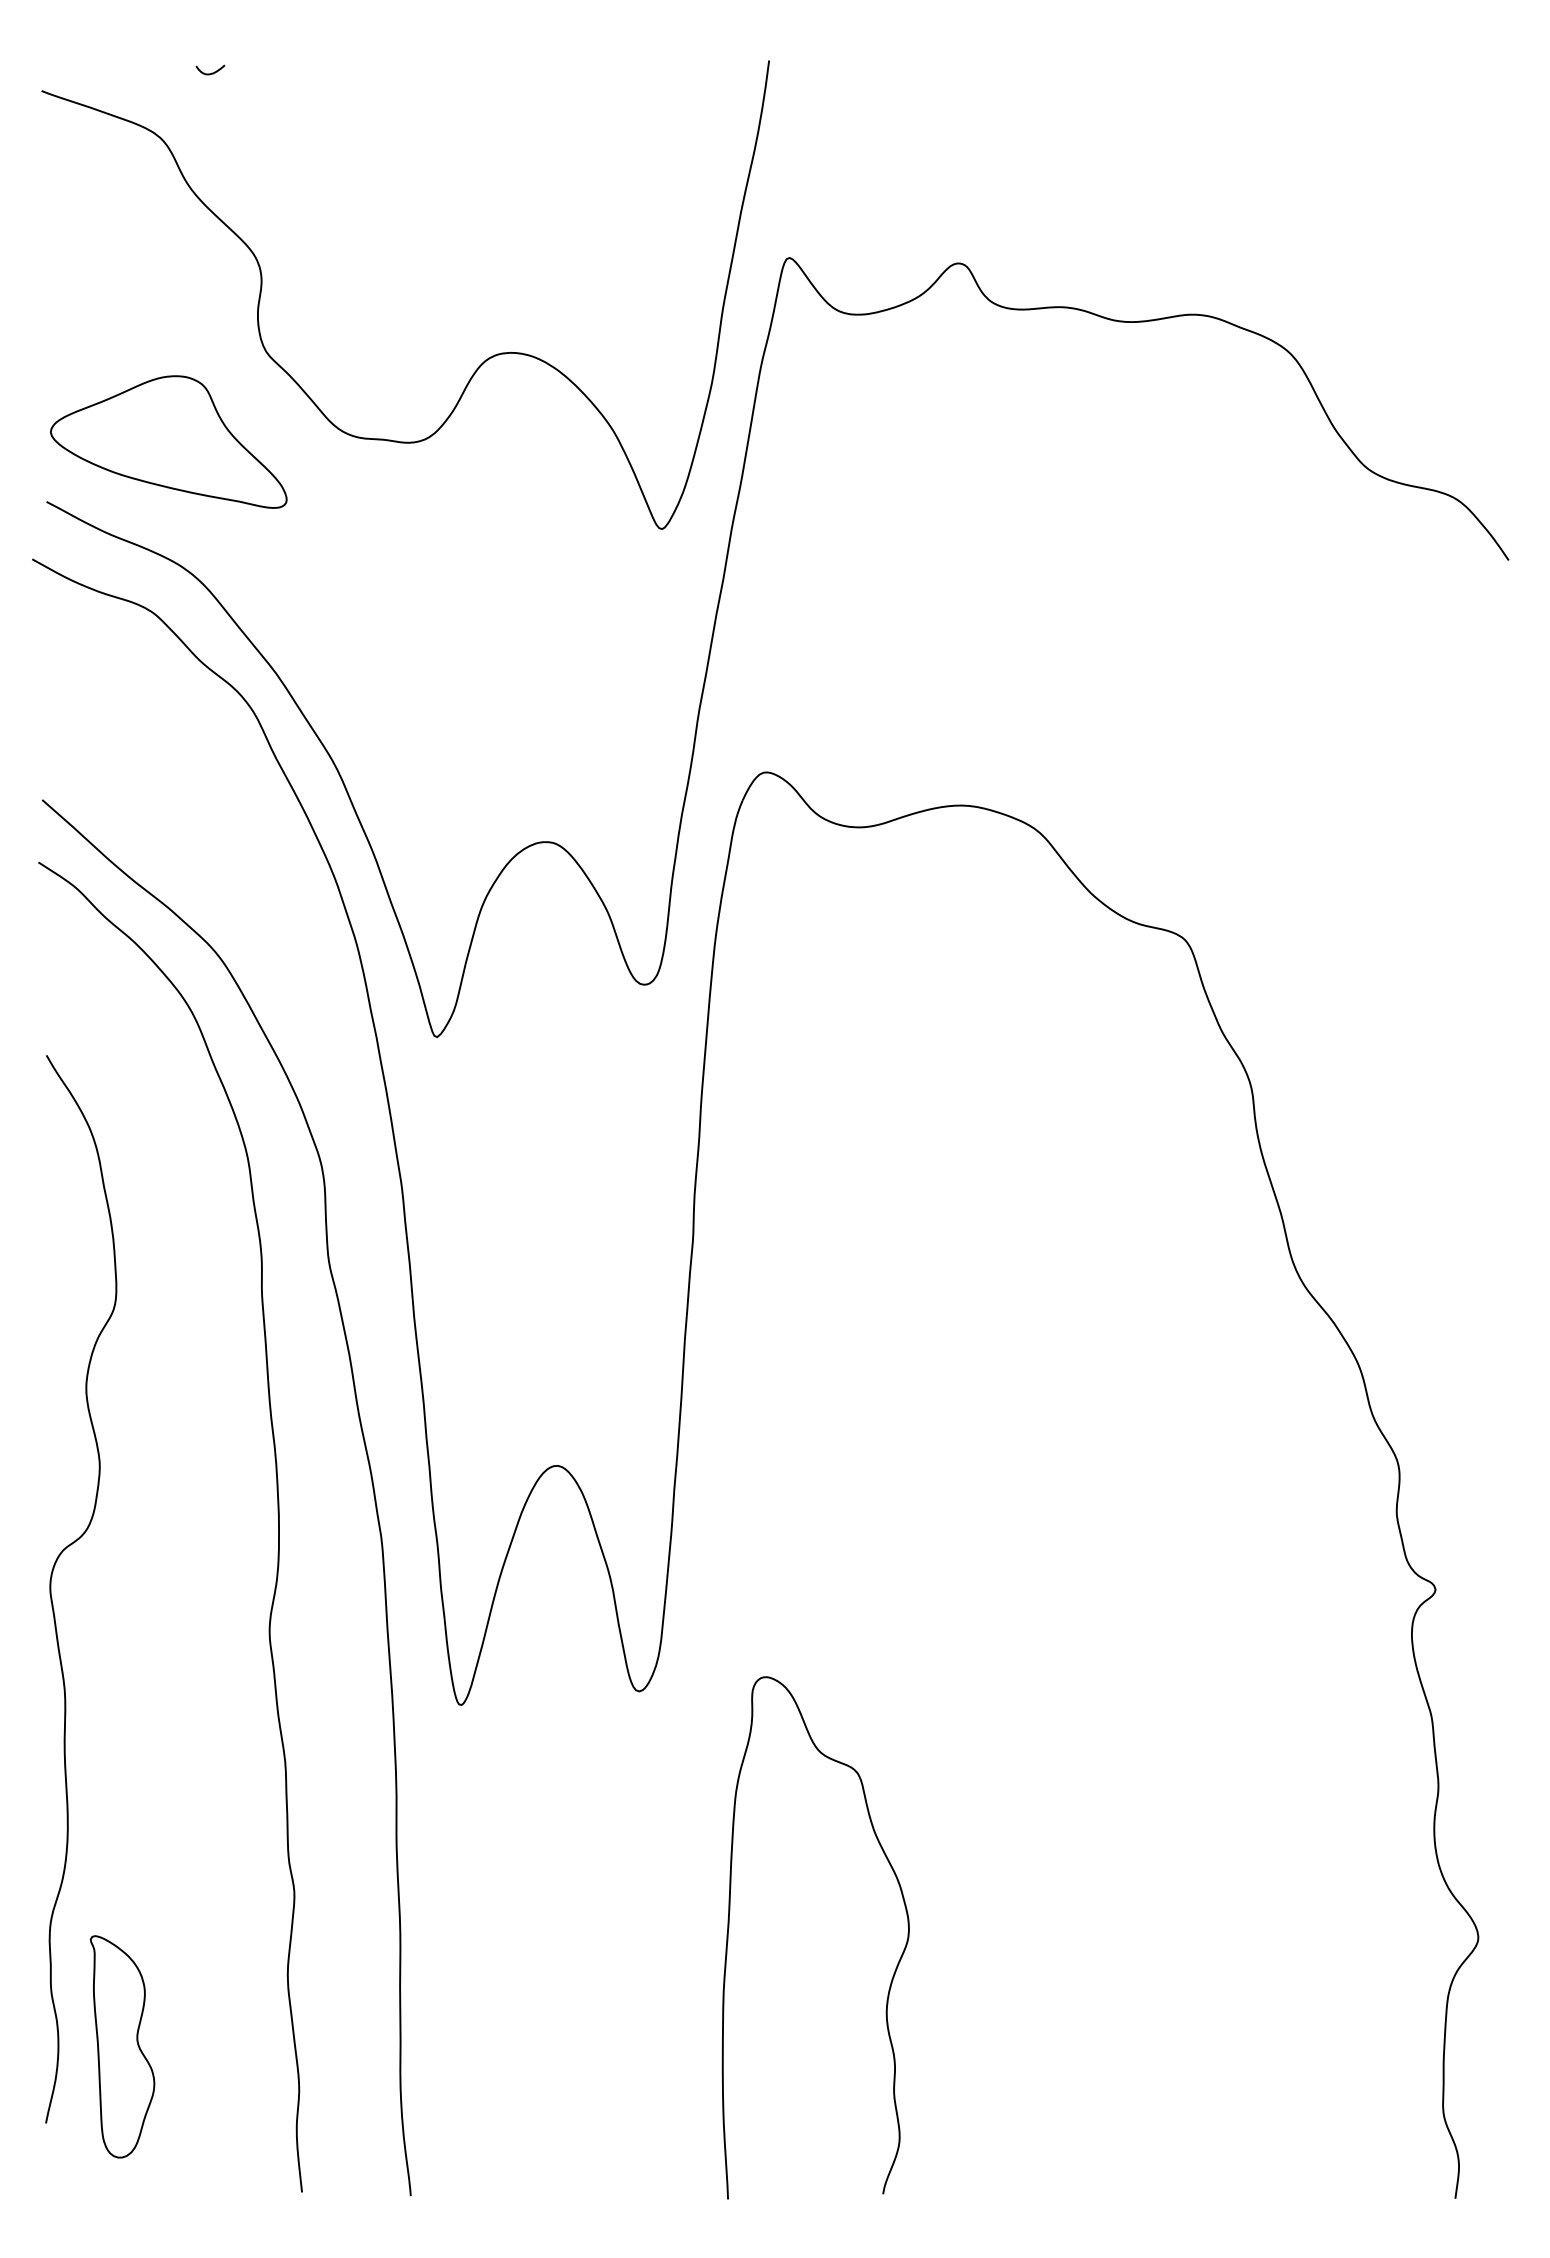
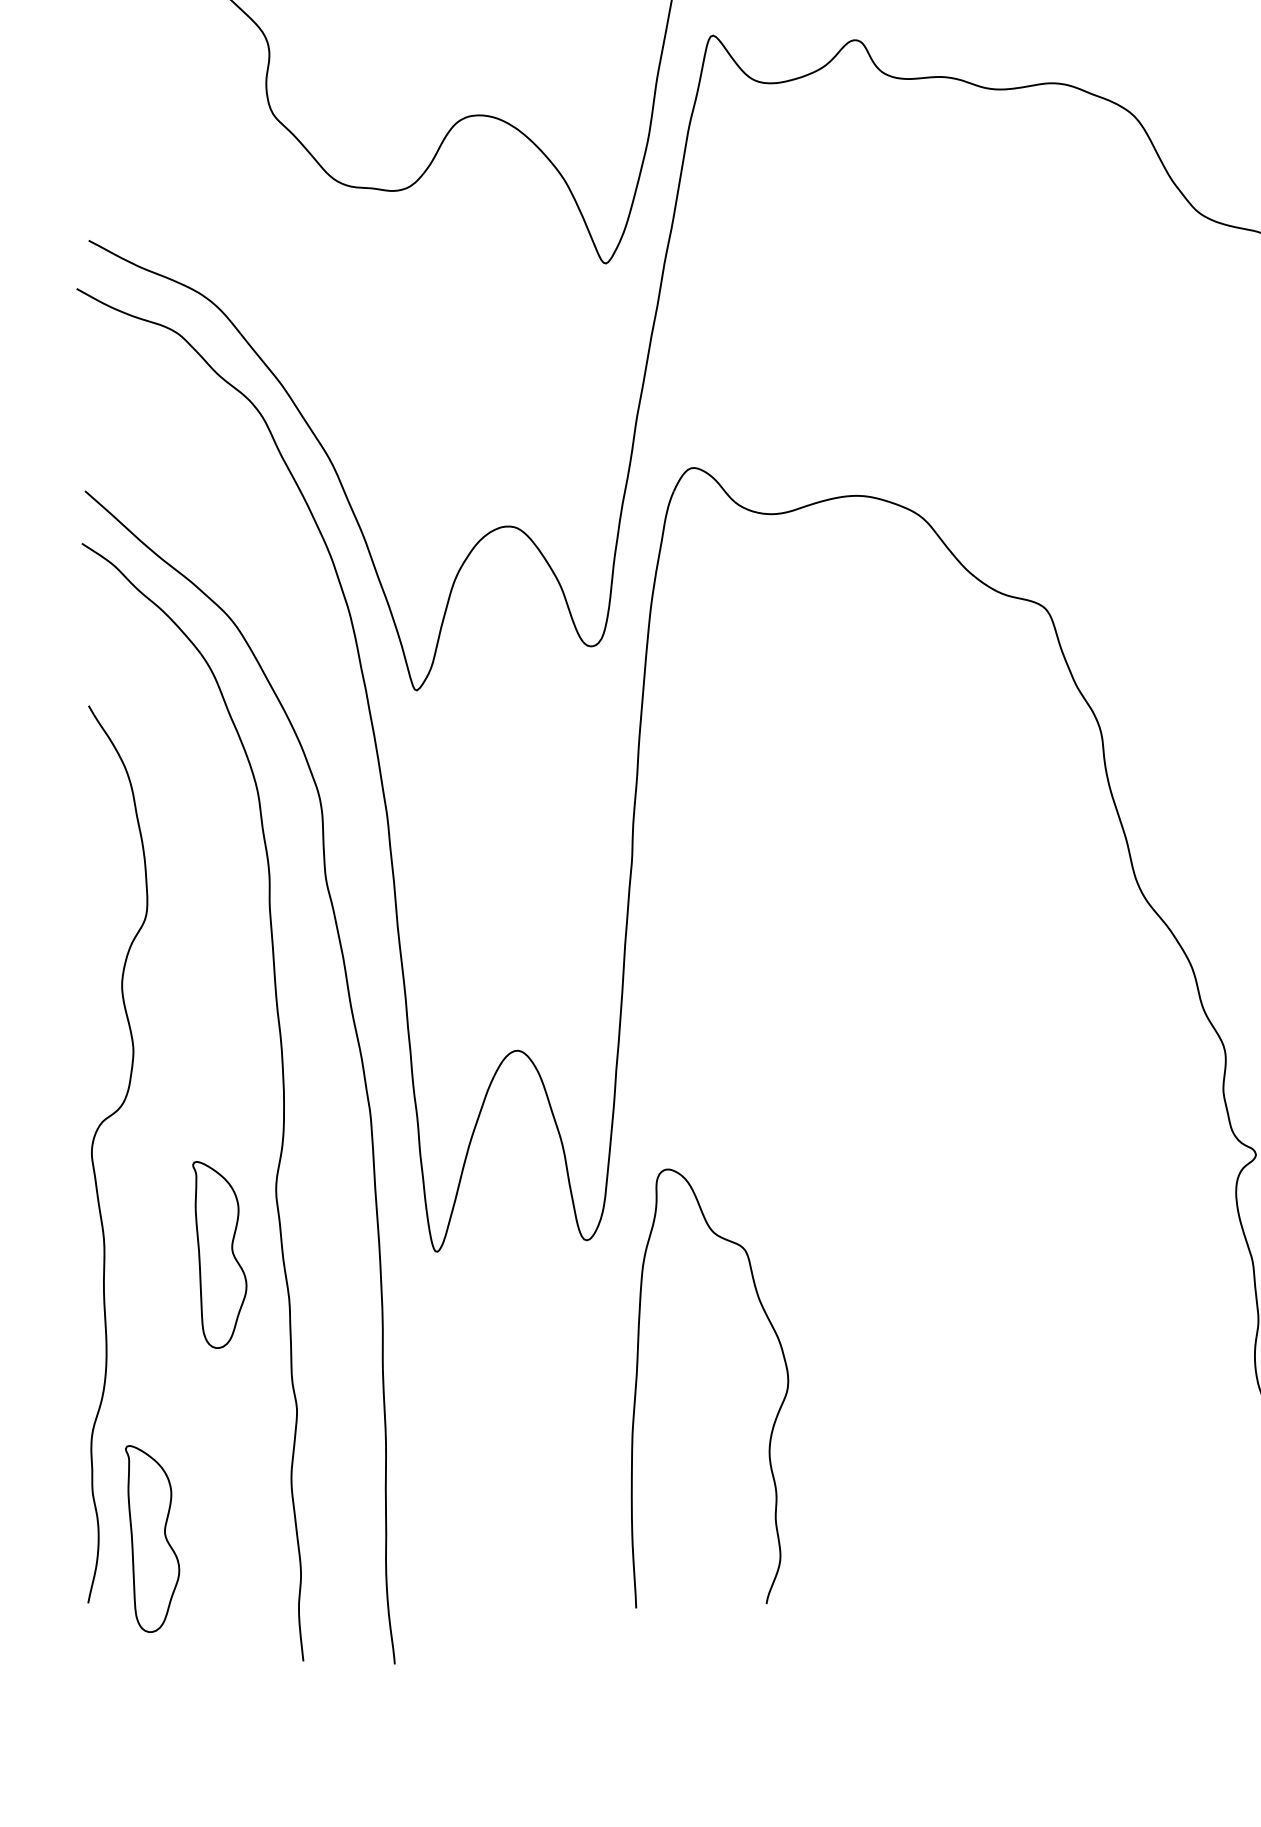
part: (168, 441) -> (191, 189), removed
part: (202, 1708) -> (219, 1254), added
curve: (894, 1970) -> (776, 1416), moved

